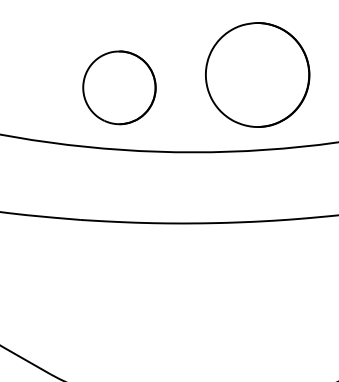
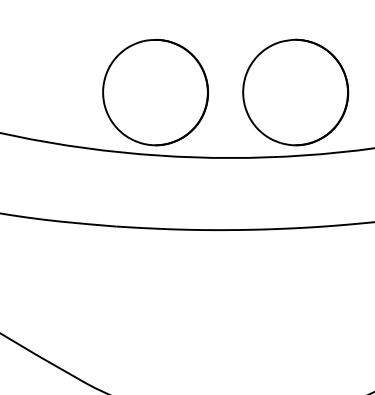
part: (257, 74) -> (295, 92), moved
part: (119, 87) -> (155, 92), size x1.43

